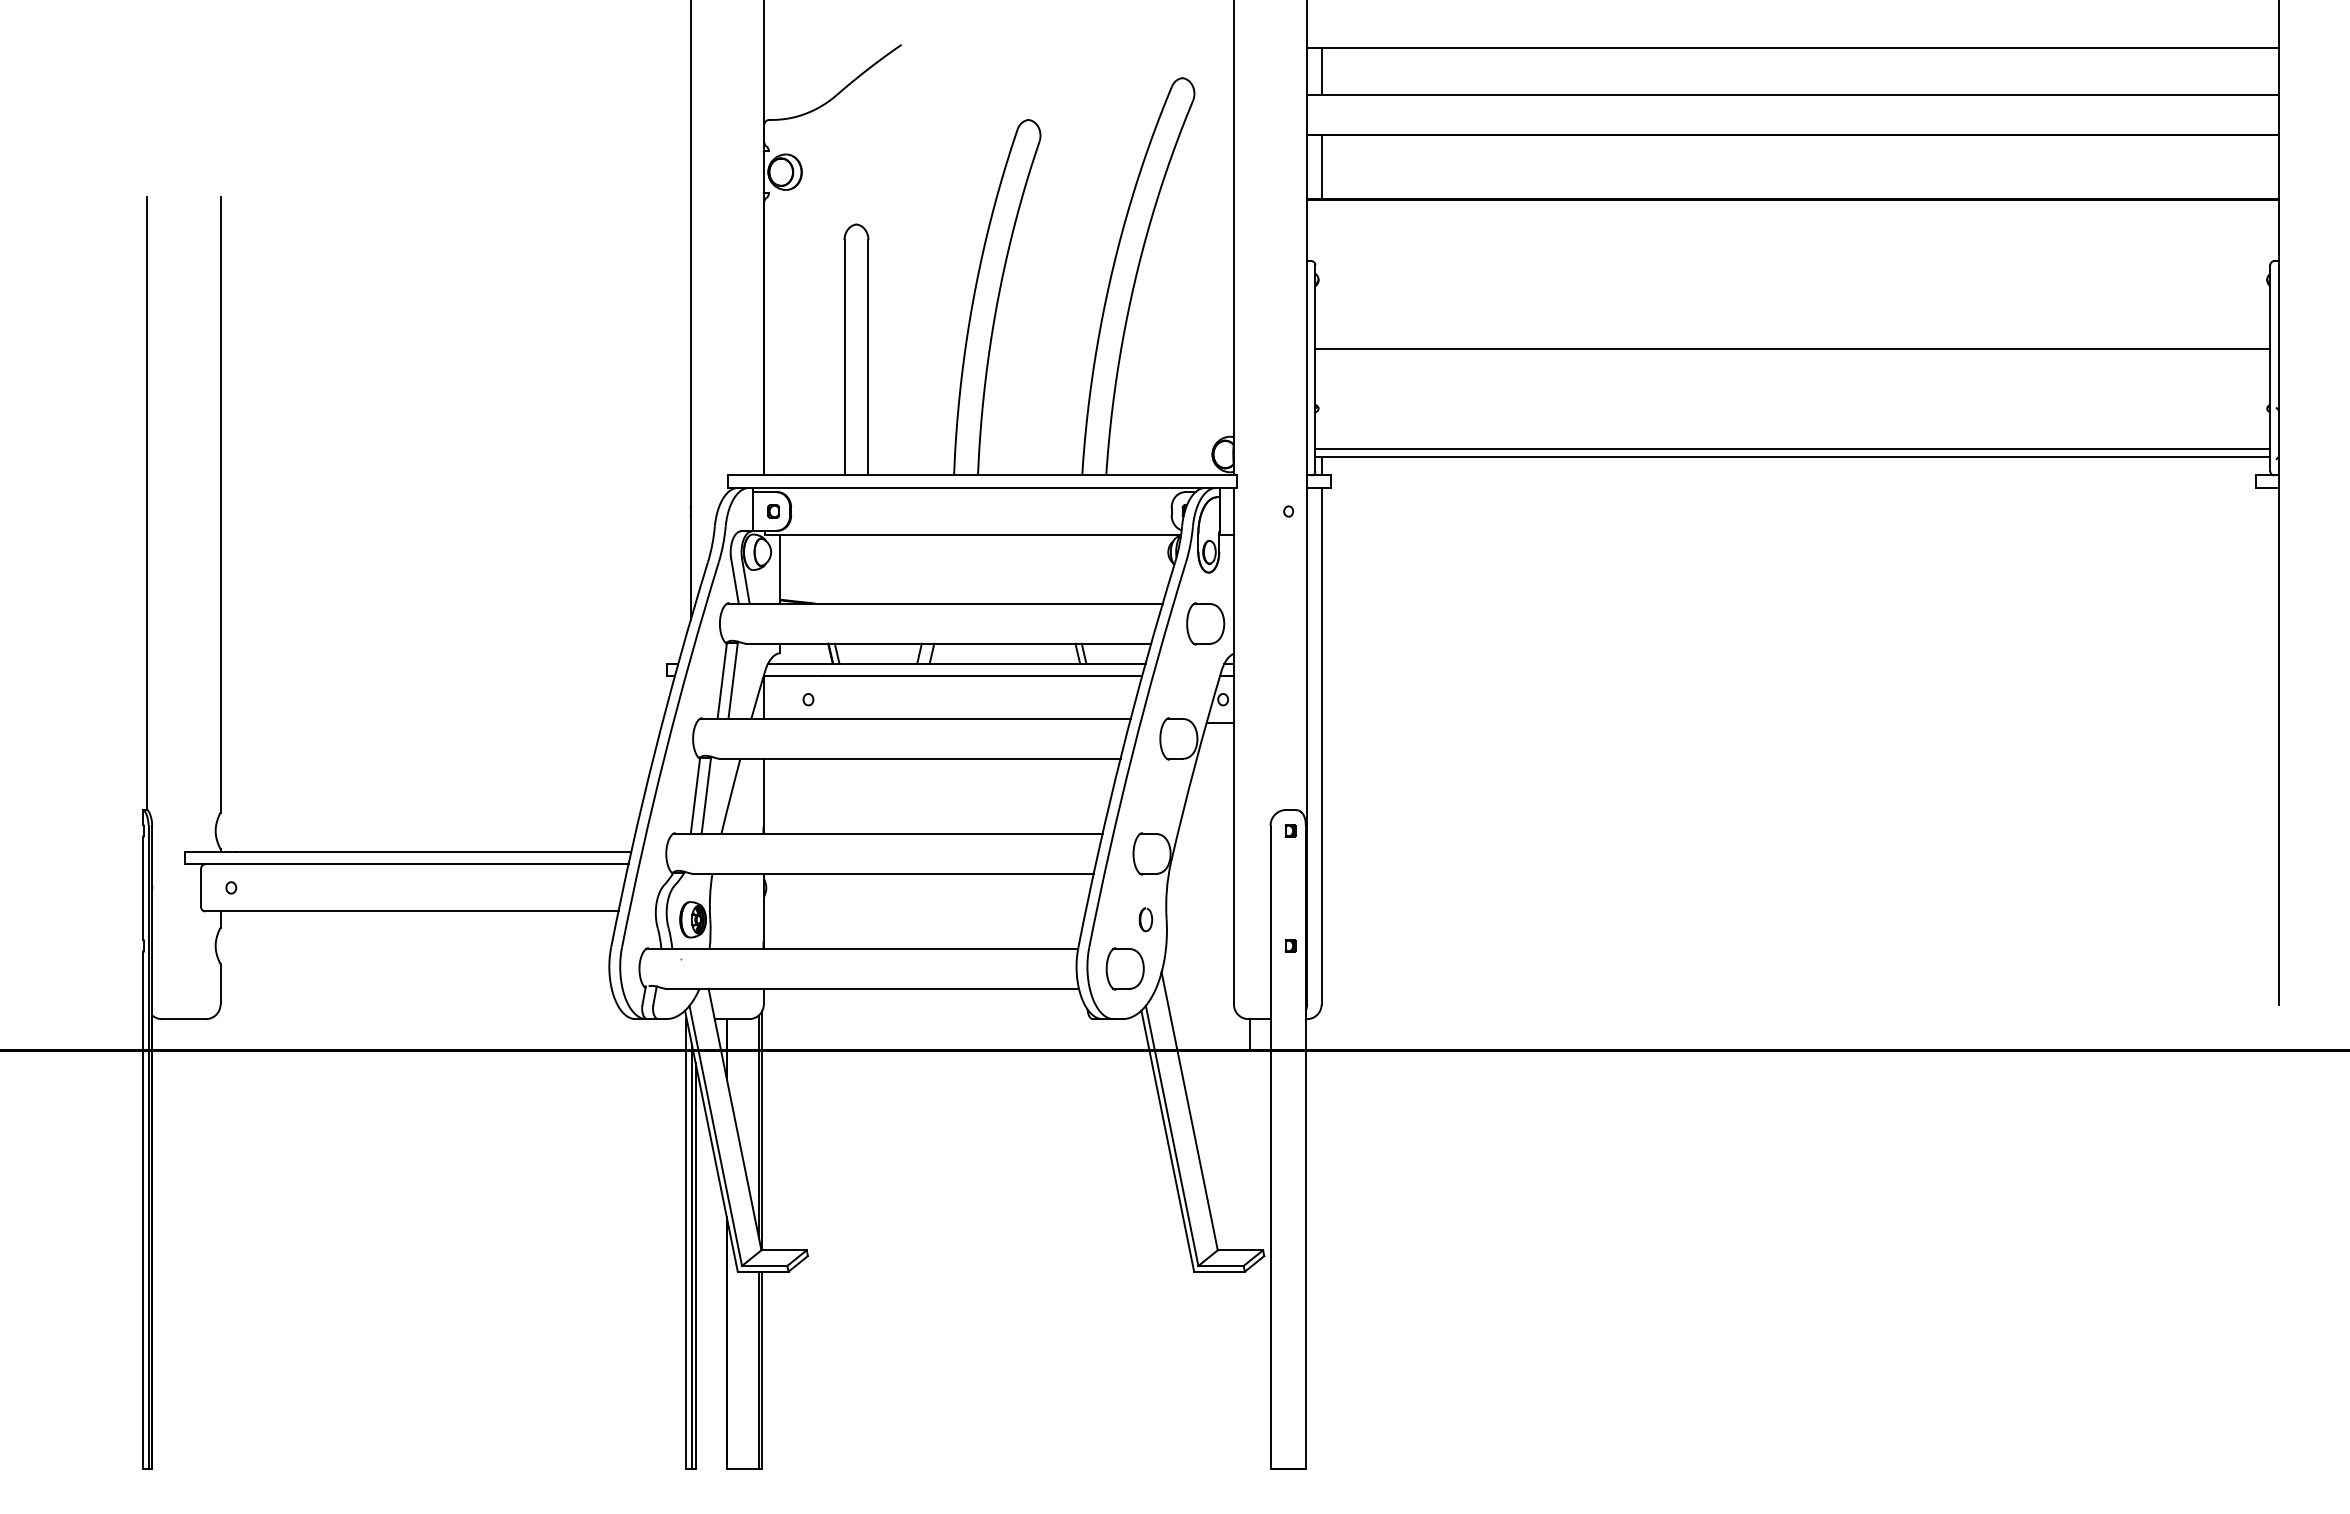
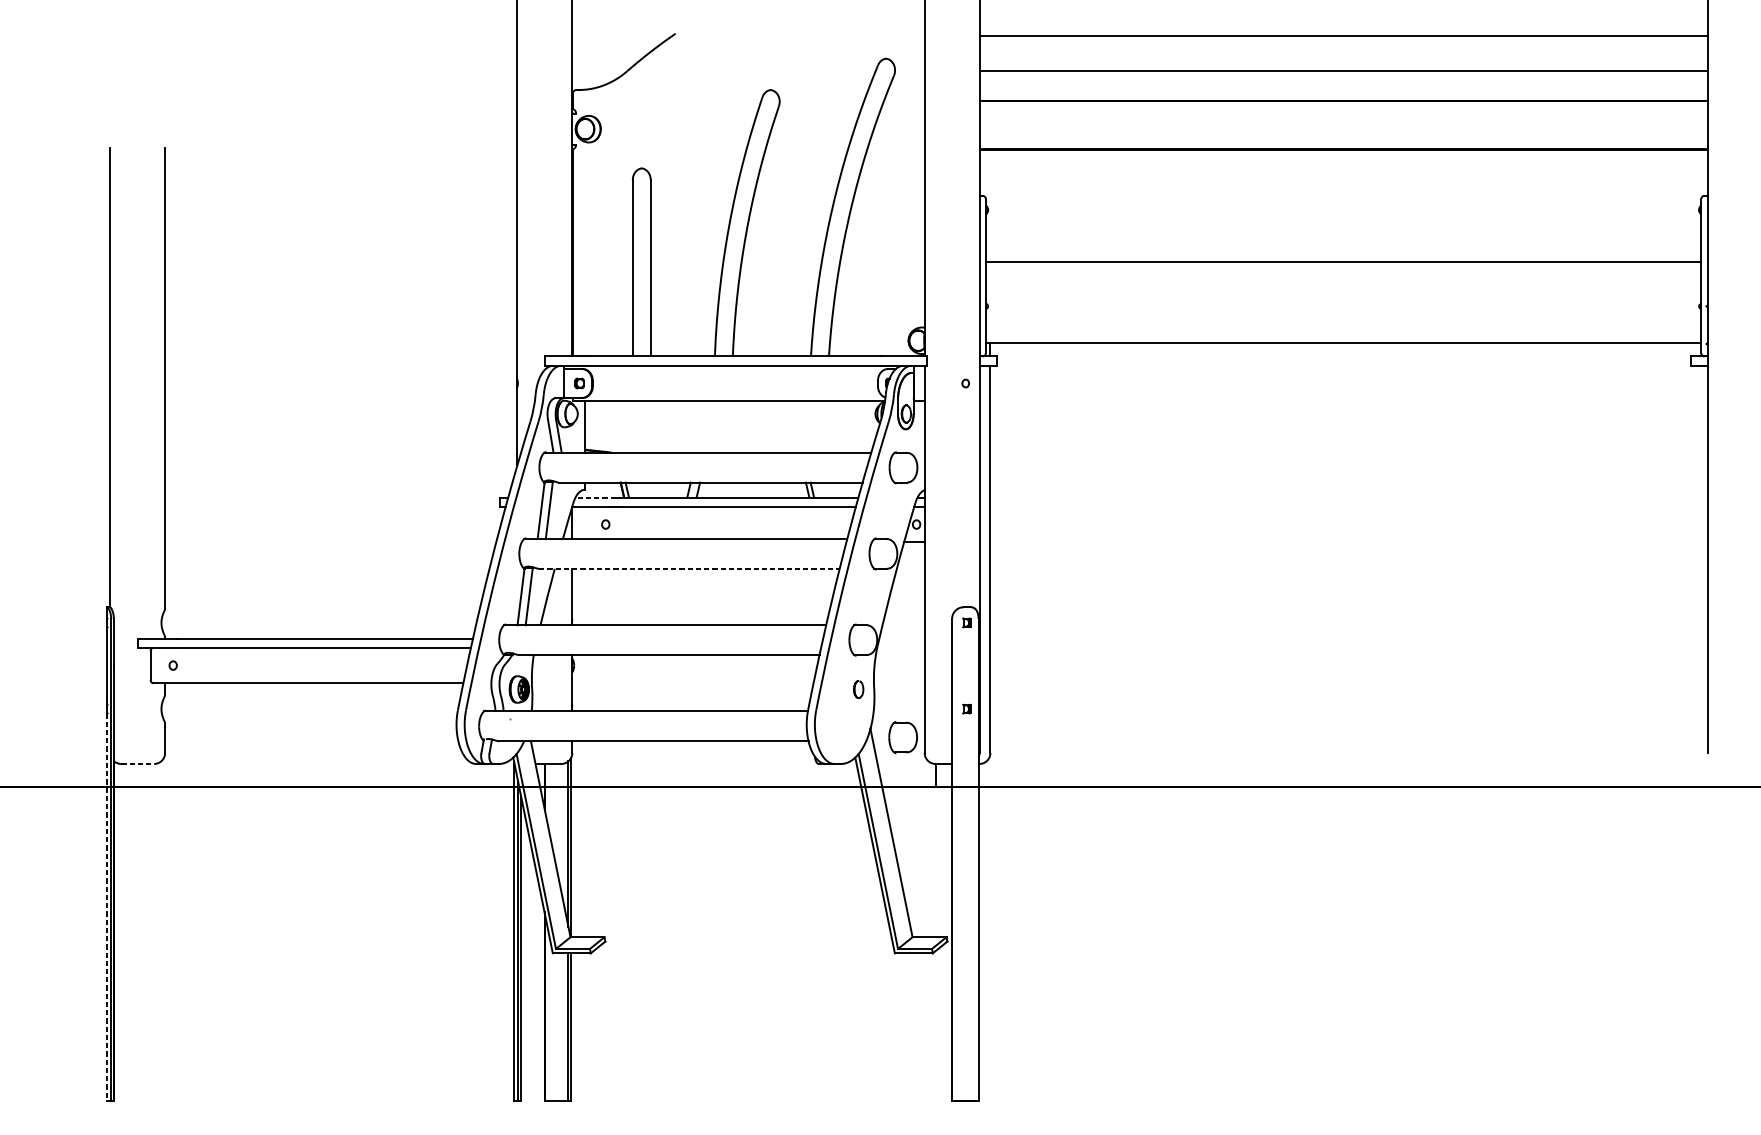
line: (1321, 71) -> (990, 53), removed
line: (1321, 167) -> (990, 125), removed
line: (1792, 449) -> (1343, 337), removed
line: (794, 663) -> (595, 497), solid -> dashed
line: (920, 758) -> (689, 568), solid -> dashed
part: (1124, 968) -> (902, 737), moved
line: (183, 1019) -> (137, 764), solid -> dashed
line: (143, 1210) -> (107, 907), solid -> dashed

